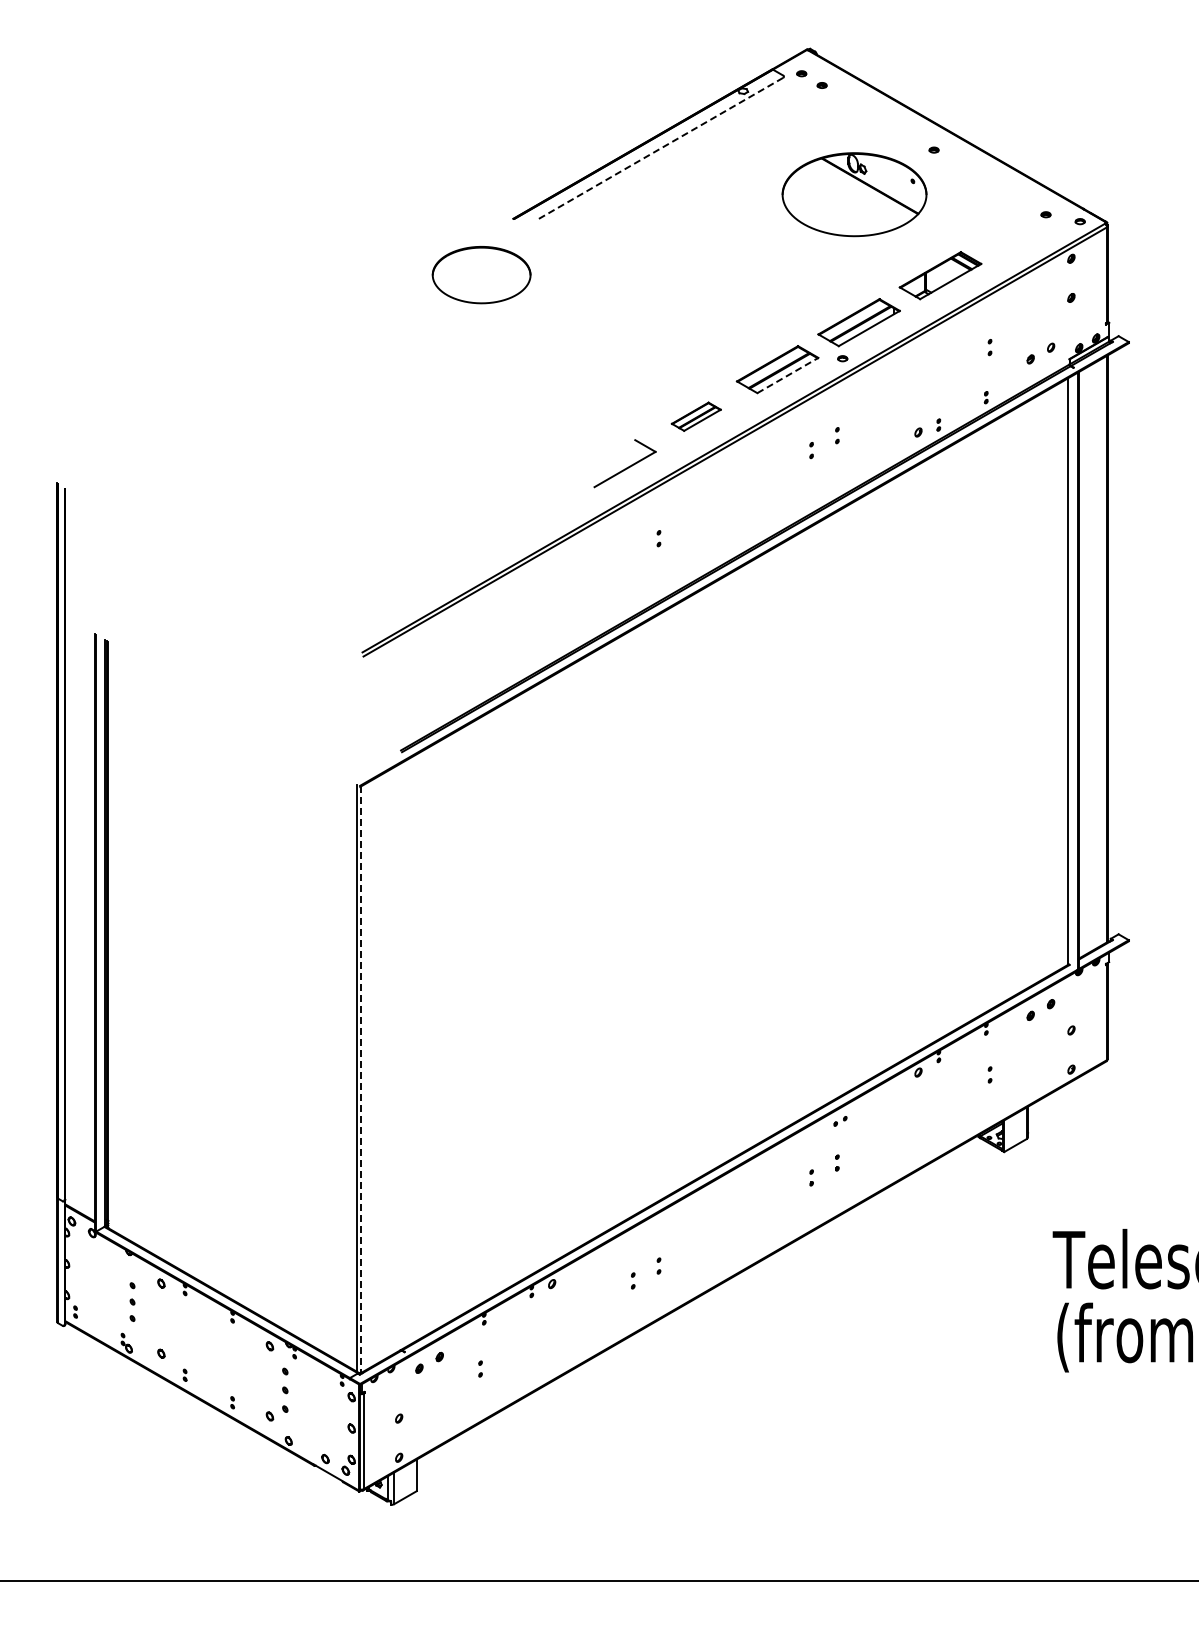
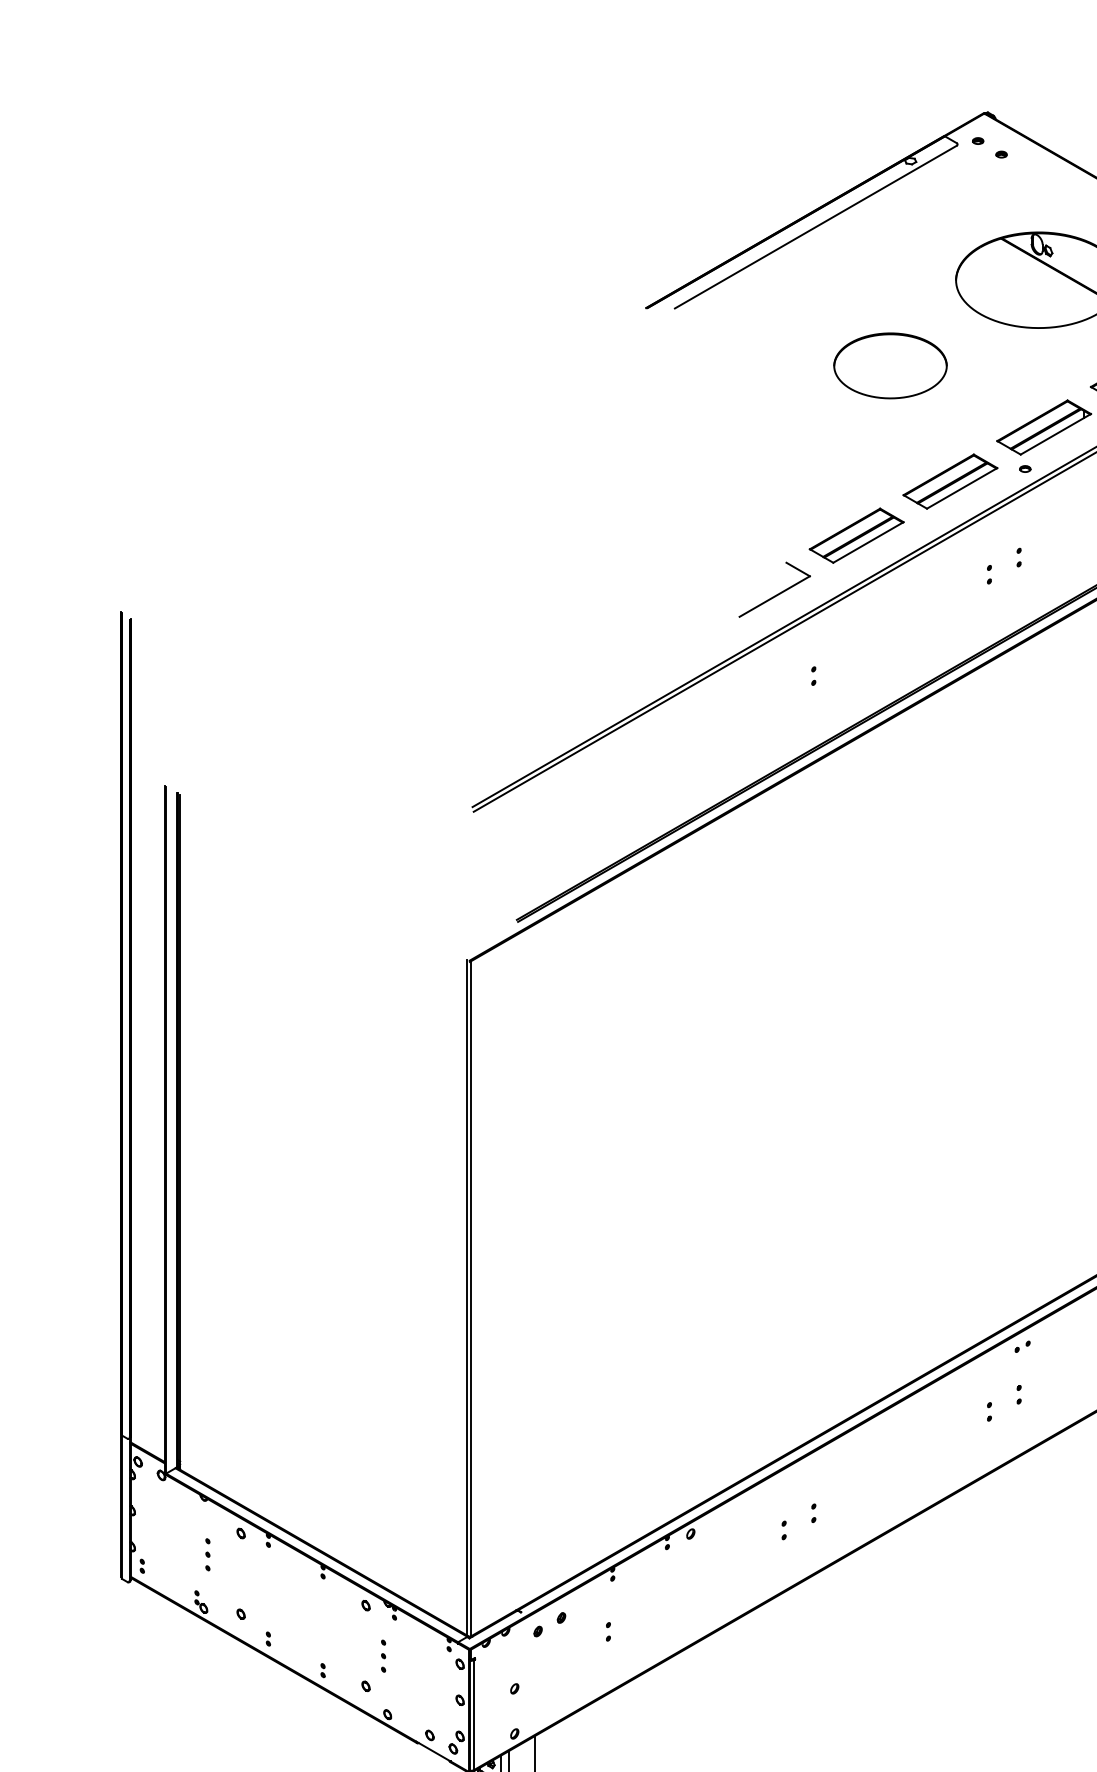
line: (660, 148) -> (815, 227), dashed -> solid
part: (481, 275) -> (890, 366), moved
line: (788, 375) -> (962, 488), dashed -> solid
part: (696, 416) -> (856, 535), size x1.67
line: (361, 1080) -> (471, 1299), dashed -> solid
part: (132, 1301) -> (207, 1554), size x0.71
part: (284, 1389) -> (382, 1655), size x0.62

